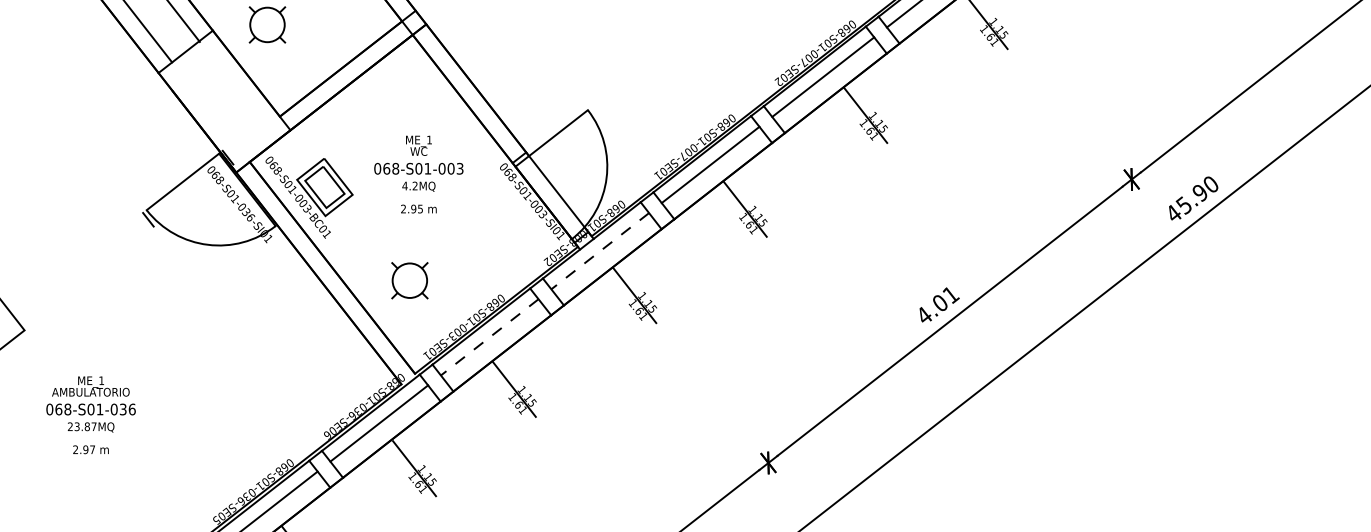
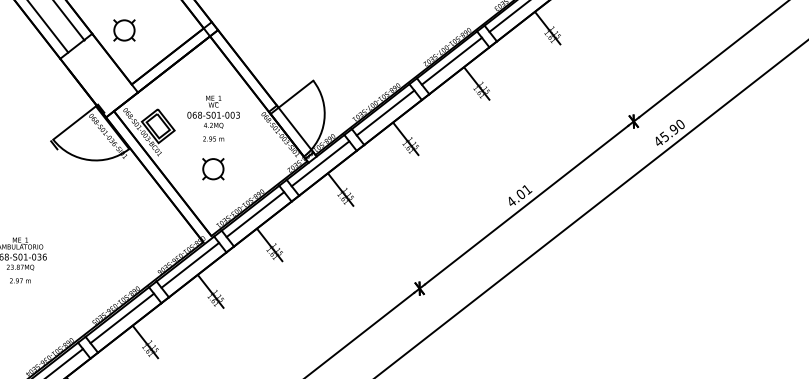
line: (600, 250) -> (320, 163), dashed -> solid
part: (410, 281) -> (213, 169), moved
line: (489, 337) -> (255, 214), dashed -> solid

